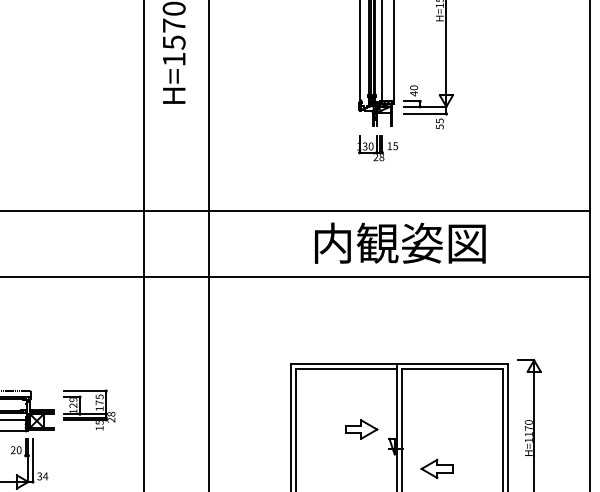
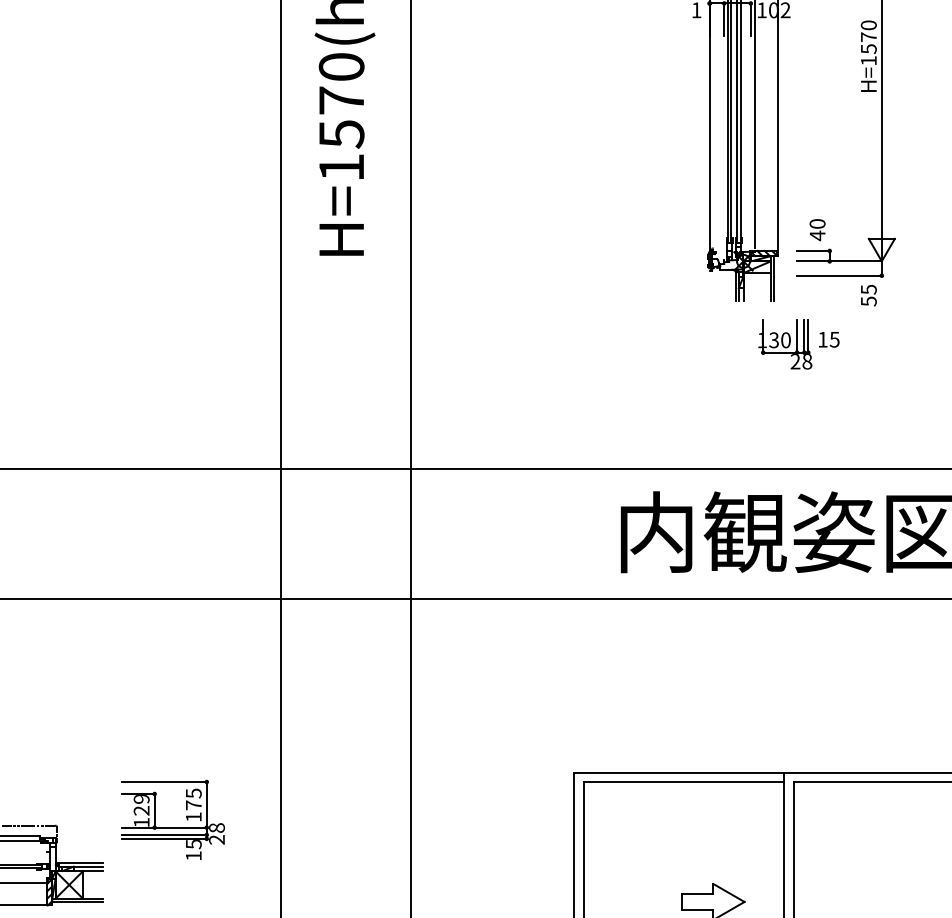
part: (377, 148) -> (798, 344), moved
part: (89, 409) -> (173, 818), moved

